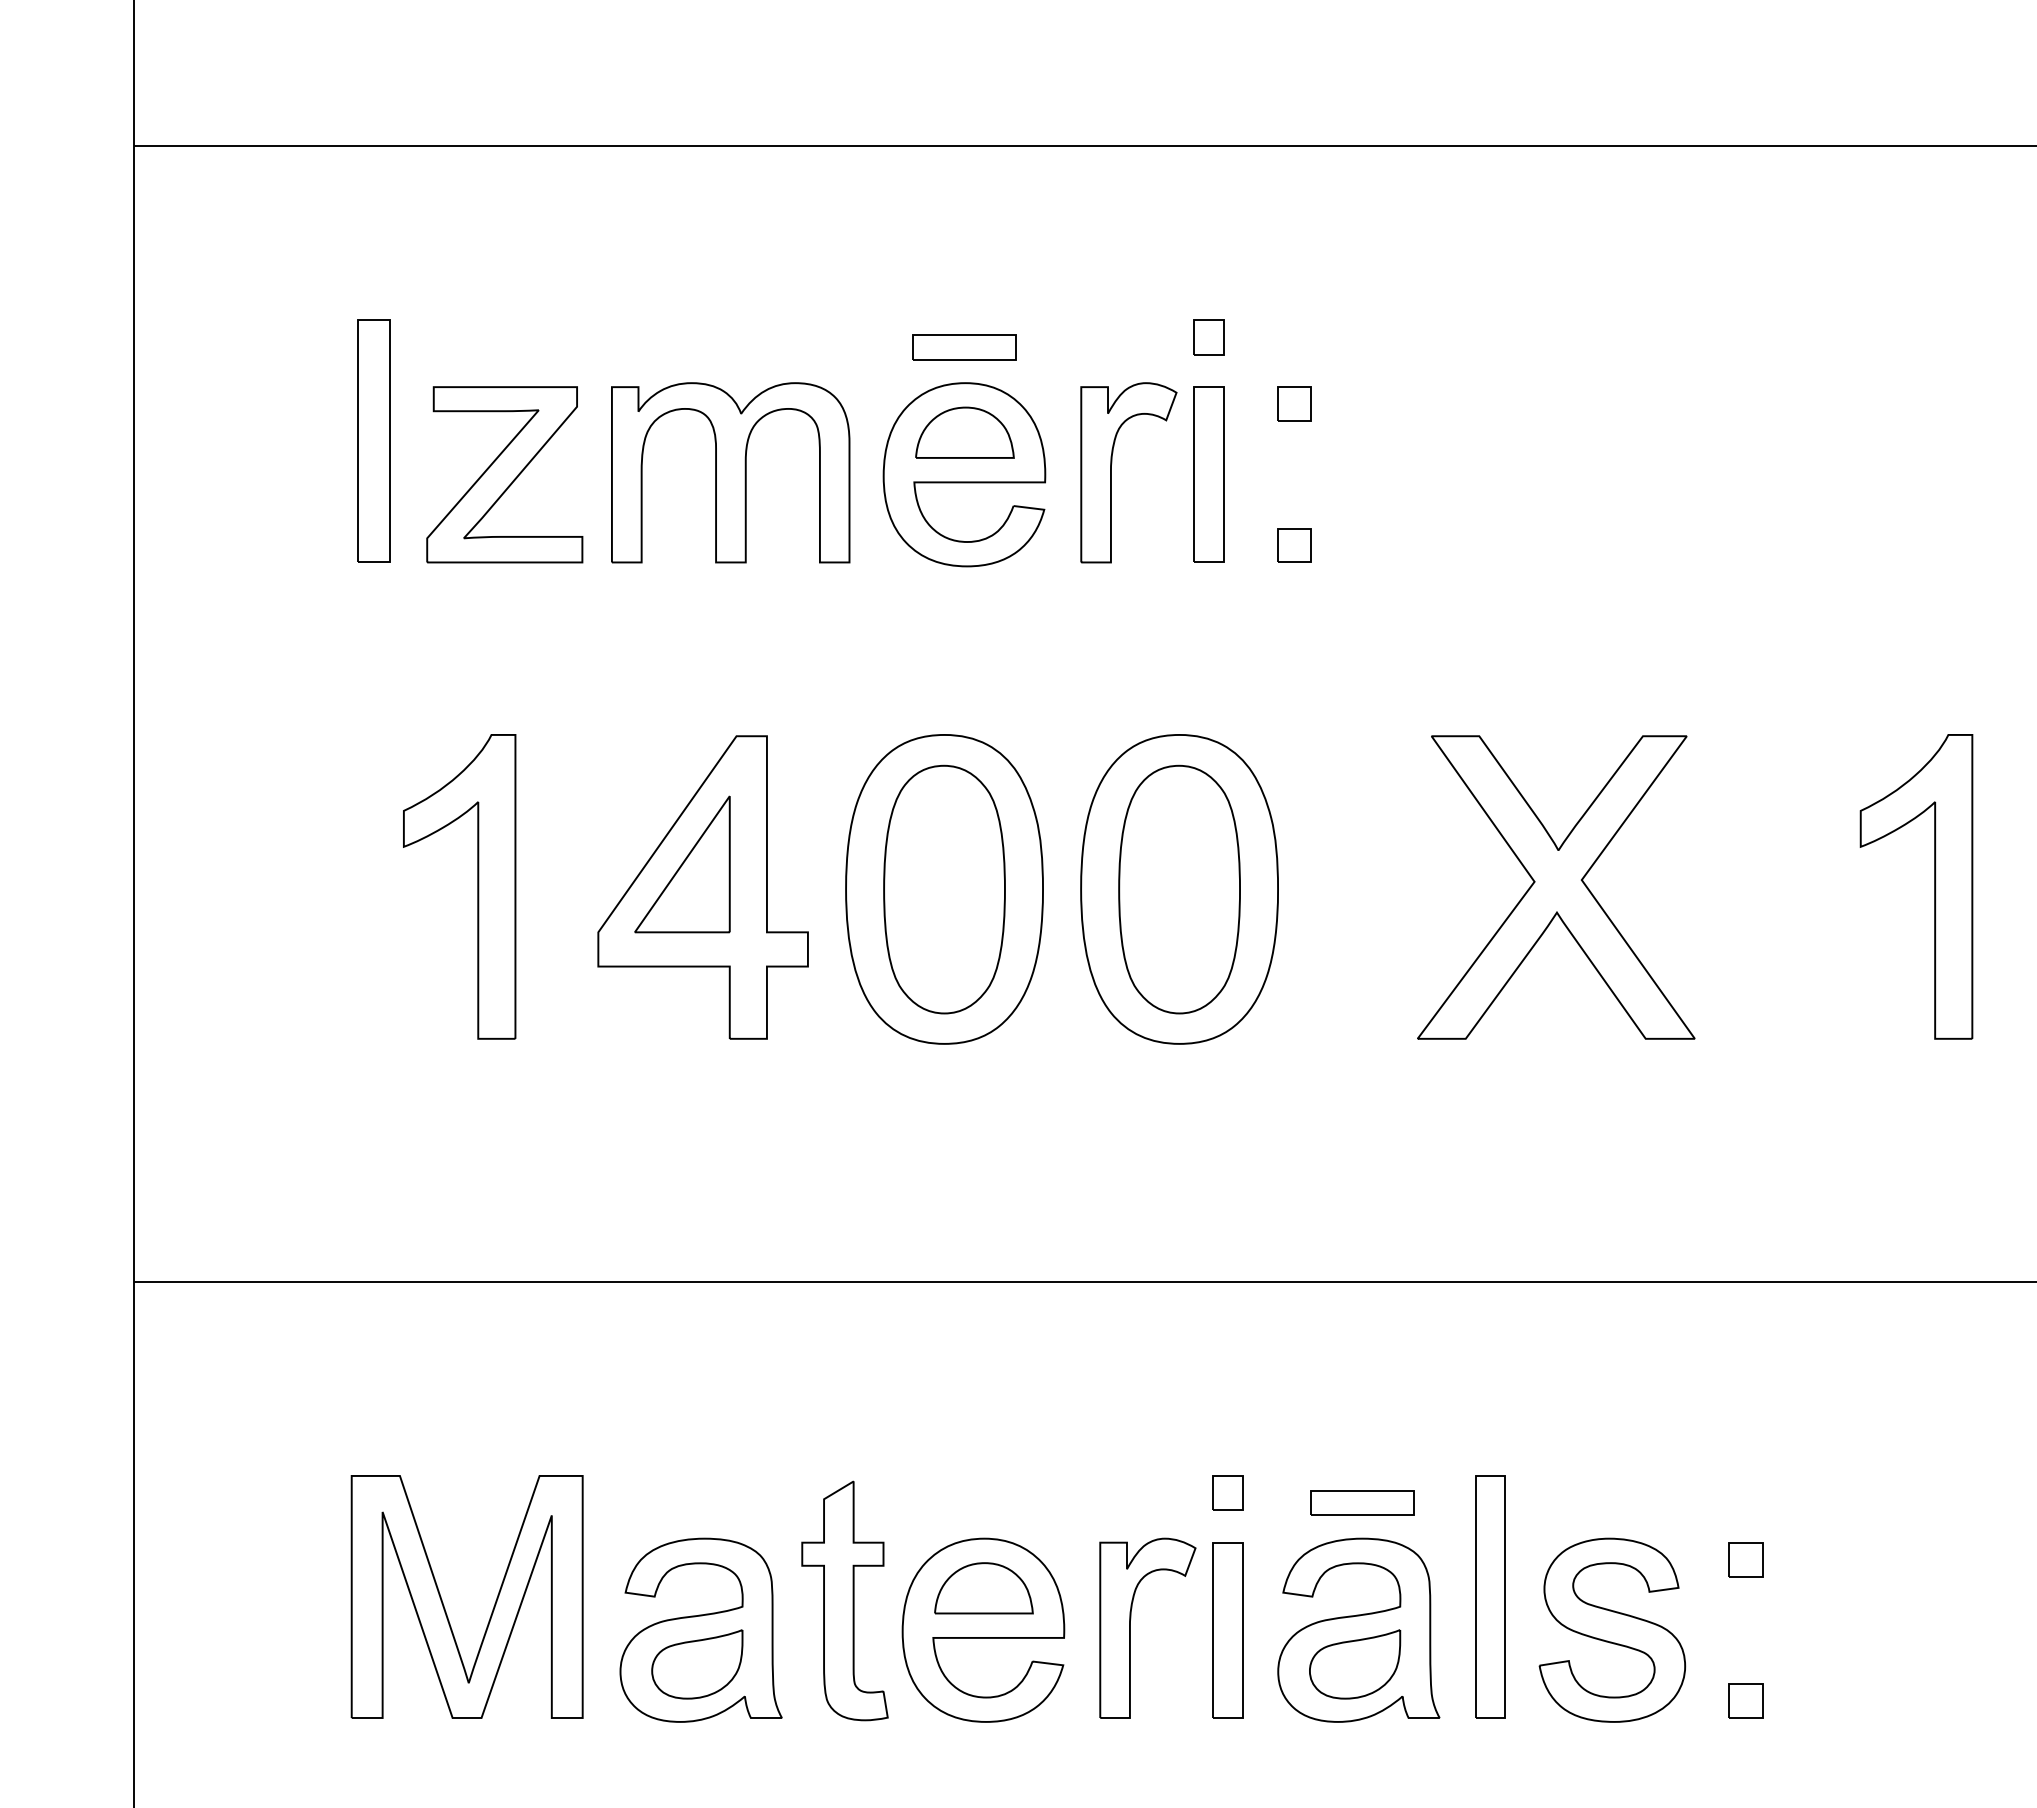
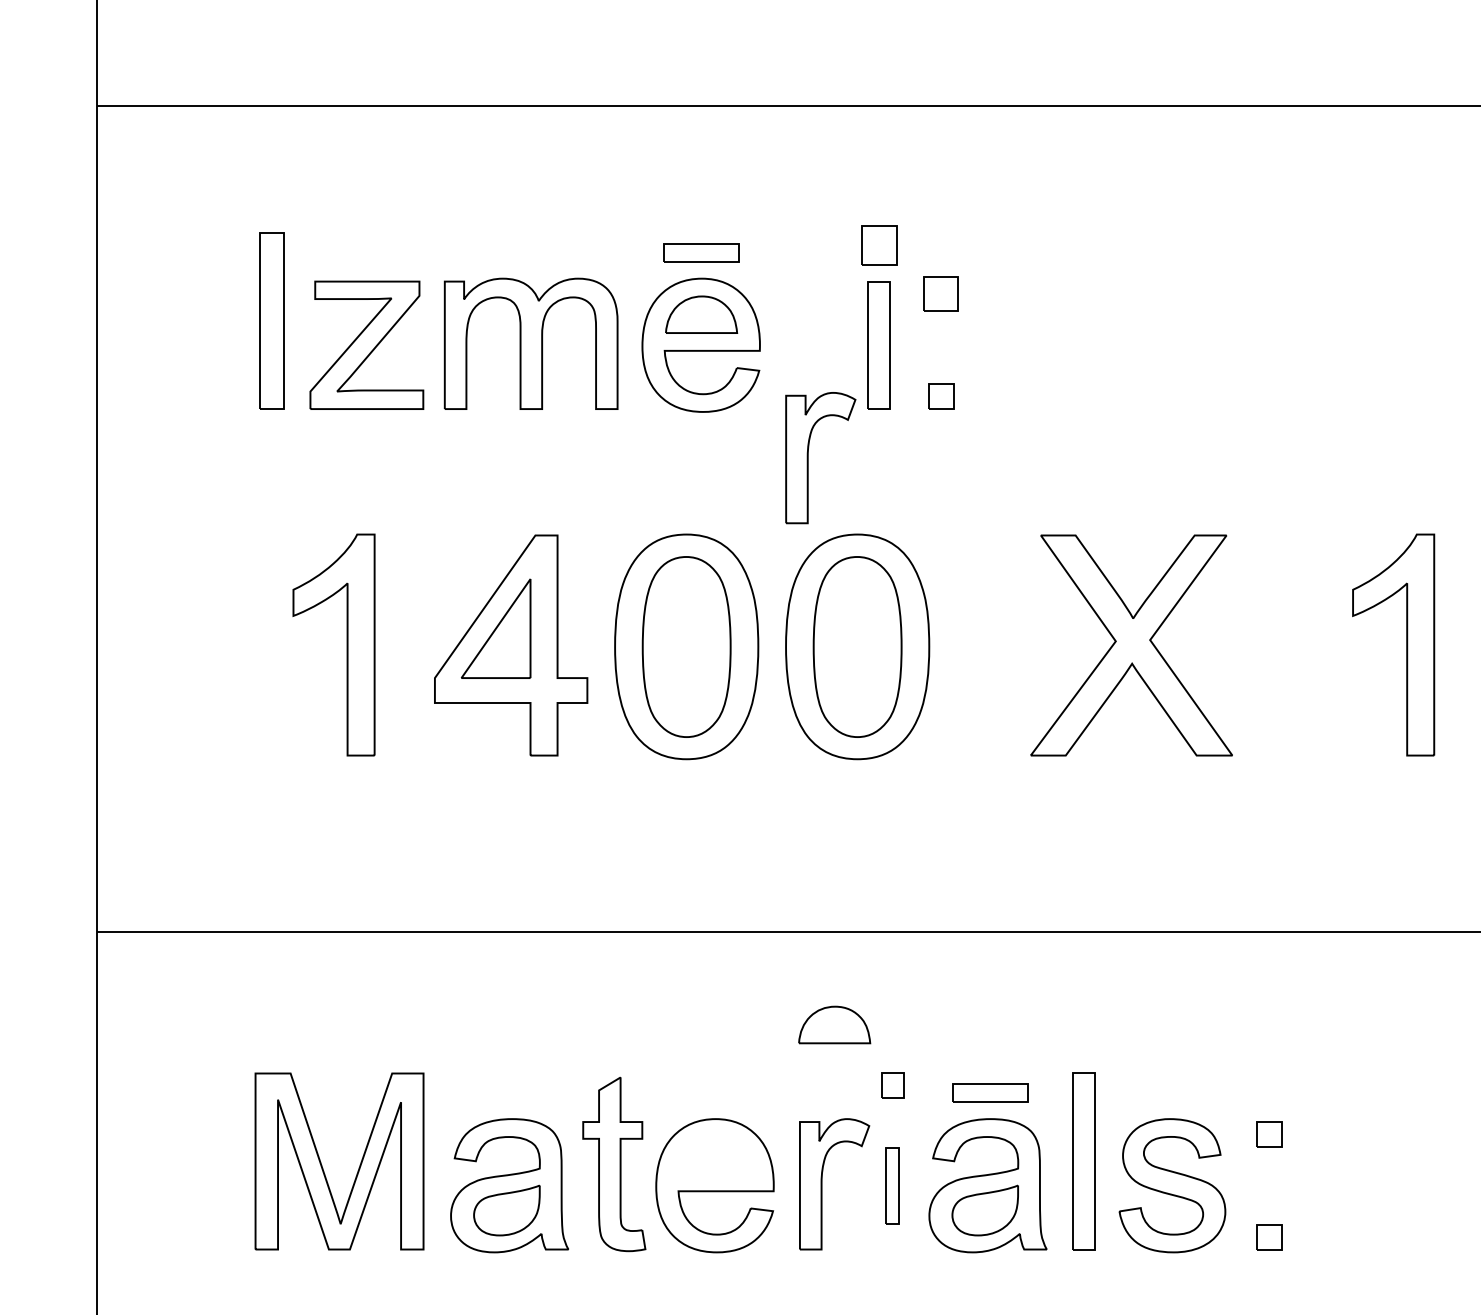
part: (1208, 337) -> (878, 245), size x1.6
part: (1294, 403) -> (941, 293), size x1.4
part: (1111, 472) -> (808, 457), moved
part: (983, 1588) -> (834, 1025), moved
part: (1227, 1630) -> (892, 1185), size x0.6

